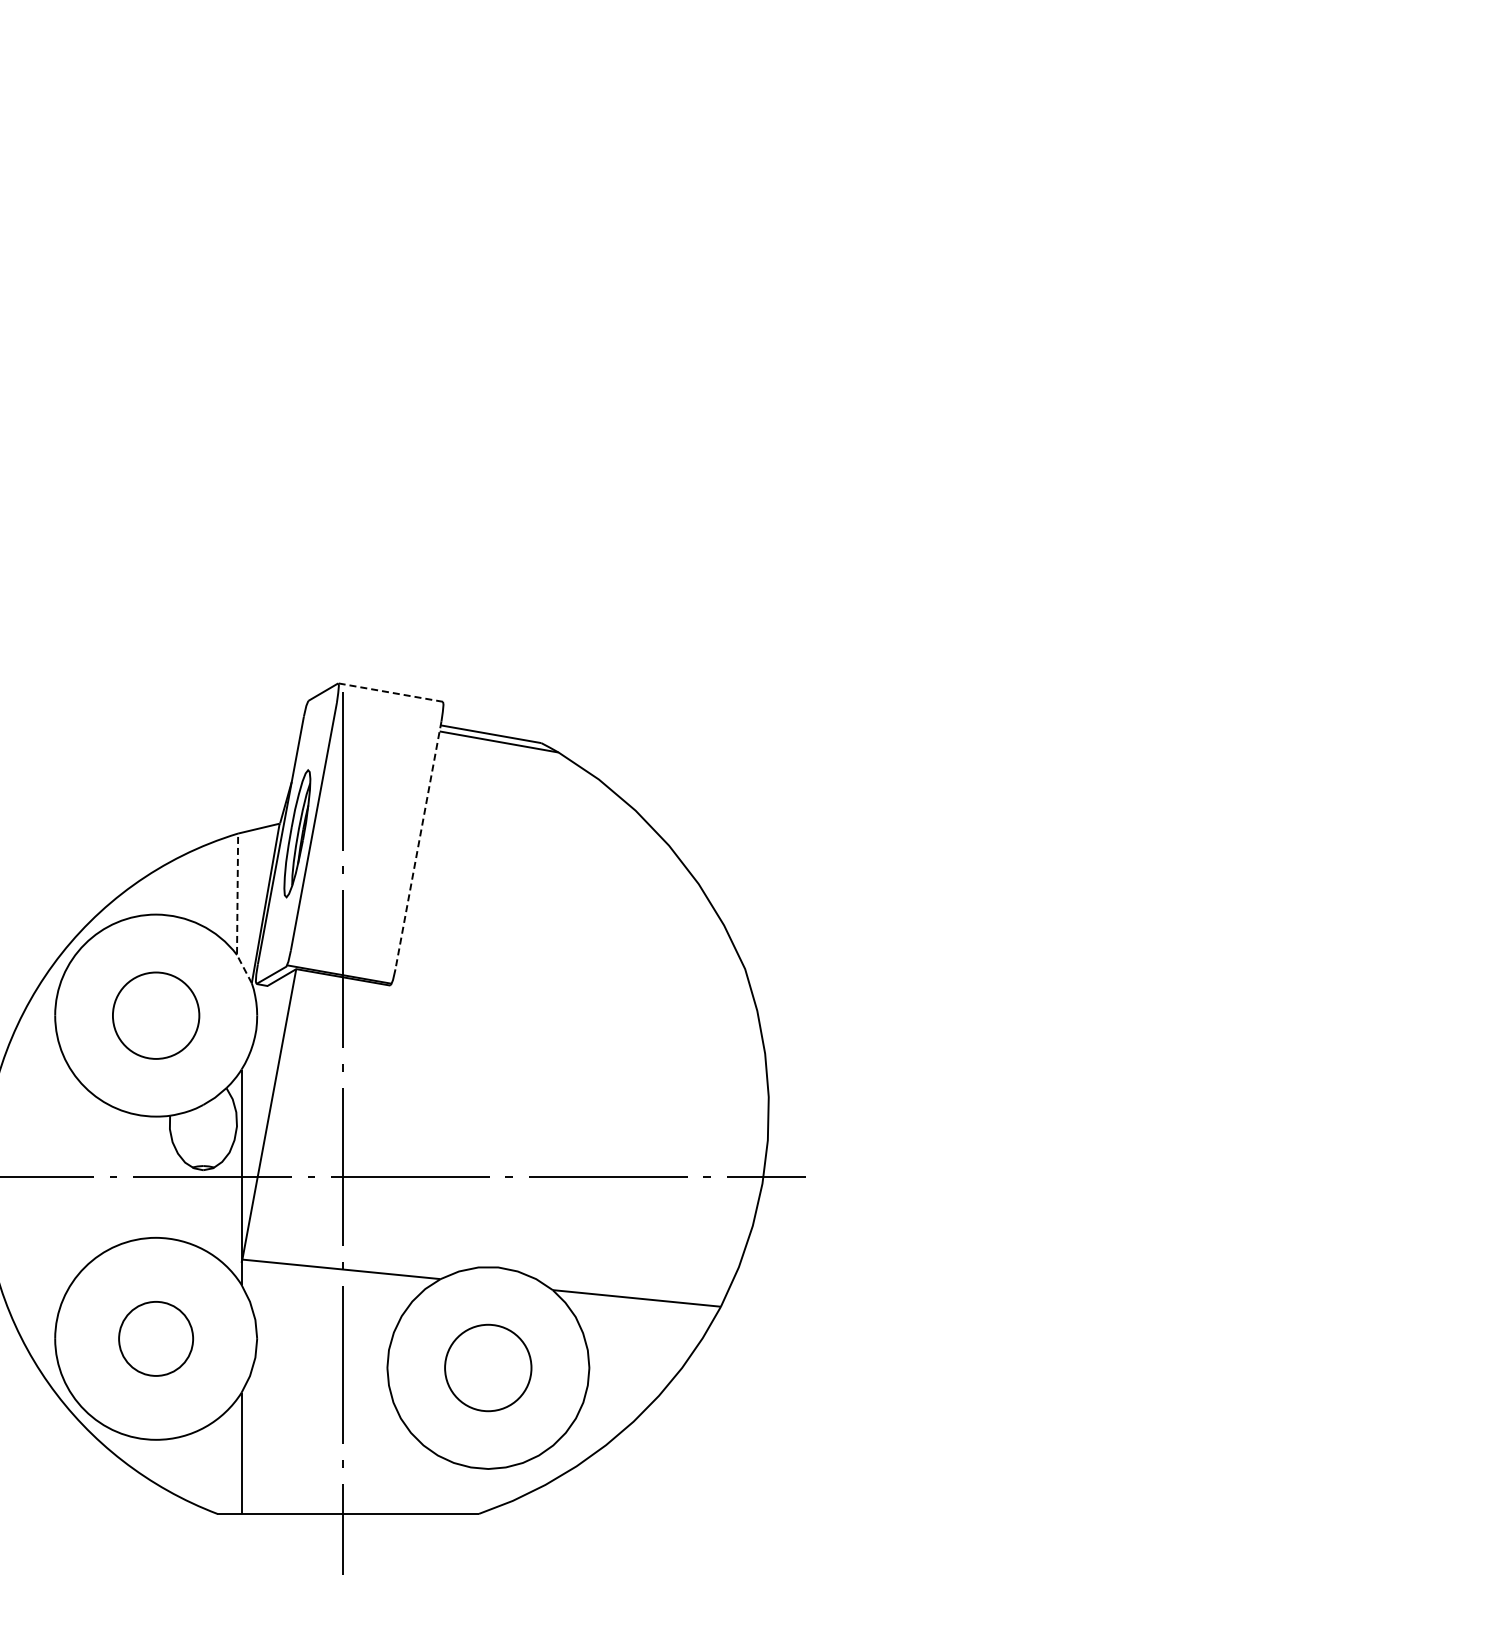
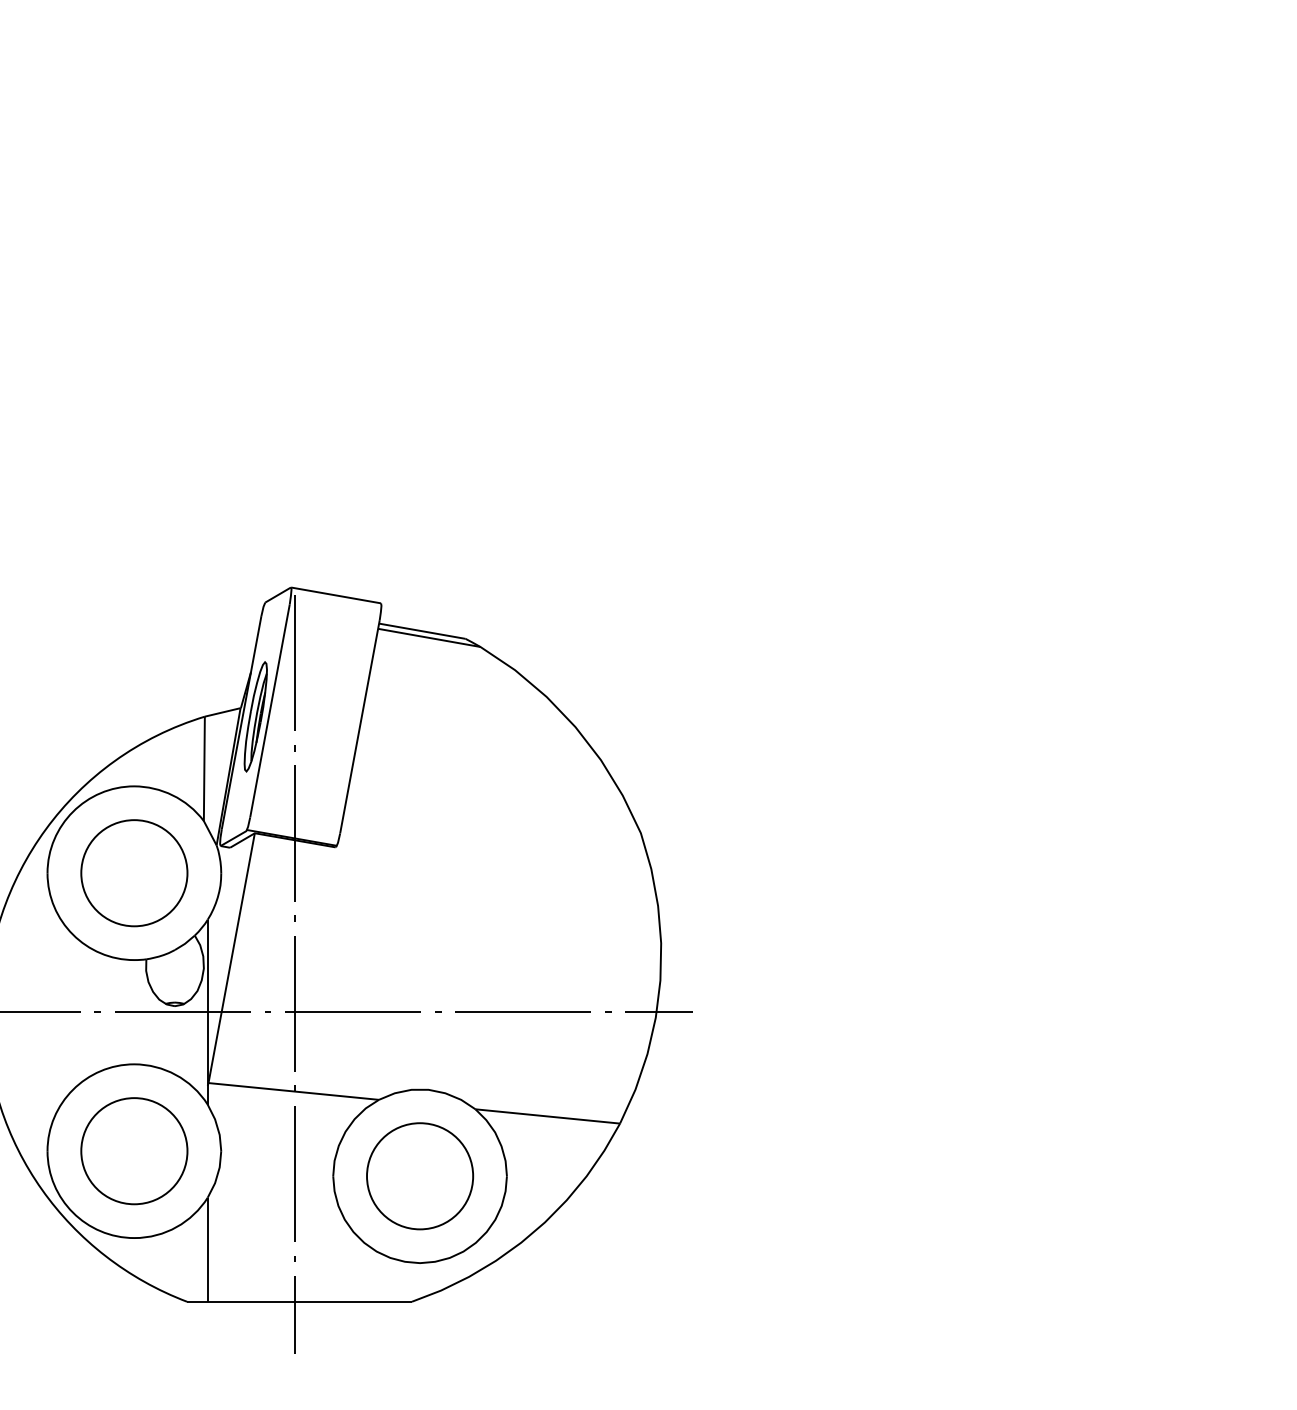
line: (390, 692) -> (335, 595), dashed -> solid
line: (418, 845) -> (359, 726), dashed -> solid
line: (237, 910) -> (204, 782), dashed -> solid
part: (155, 1015) -> (133, 873), size x1.43
part: (155, 1338) -> (133, 1150), size x1.67
part: (487, 1367) -> (419, 1175), size x1.43

